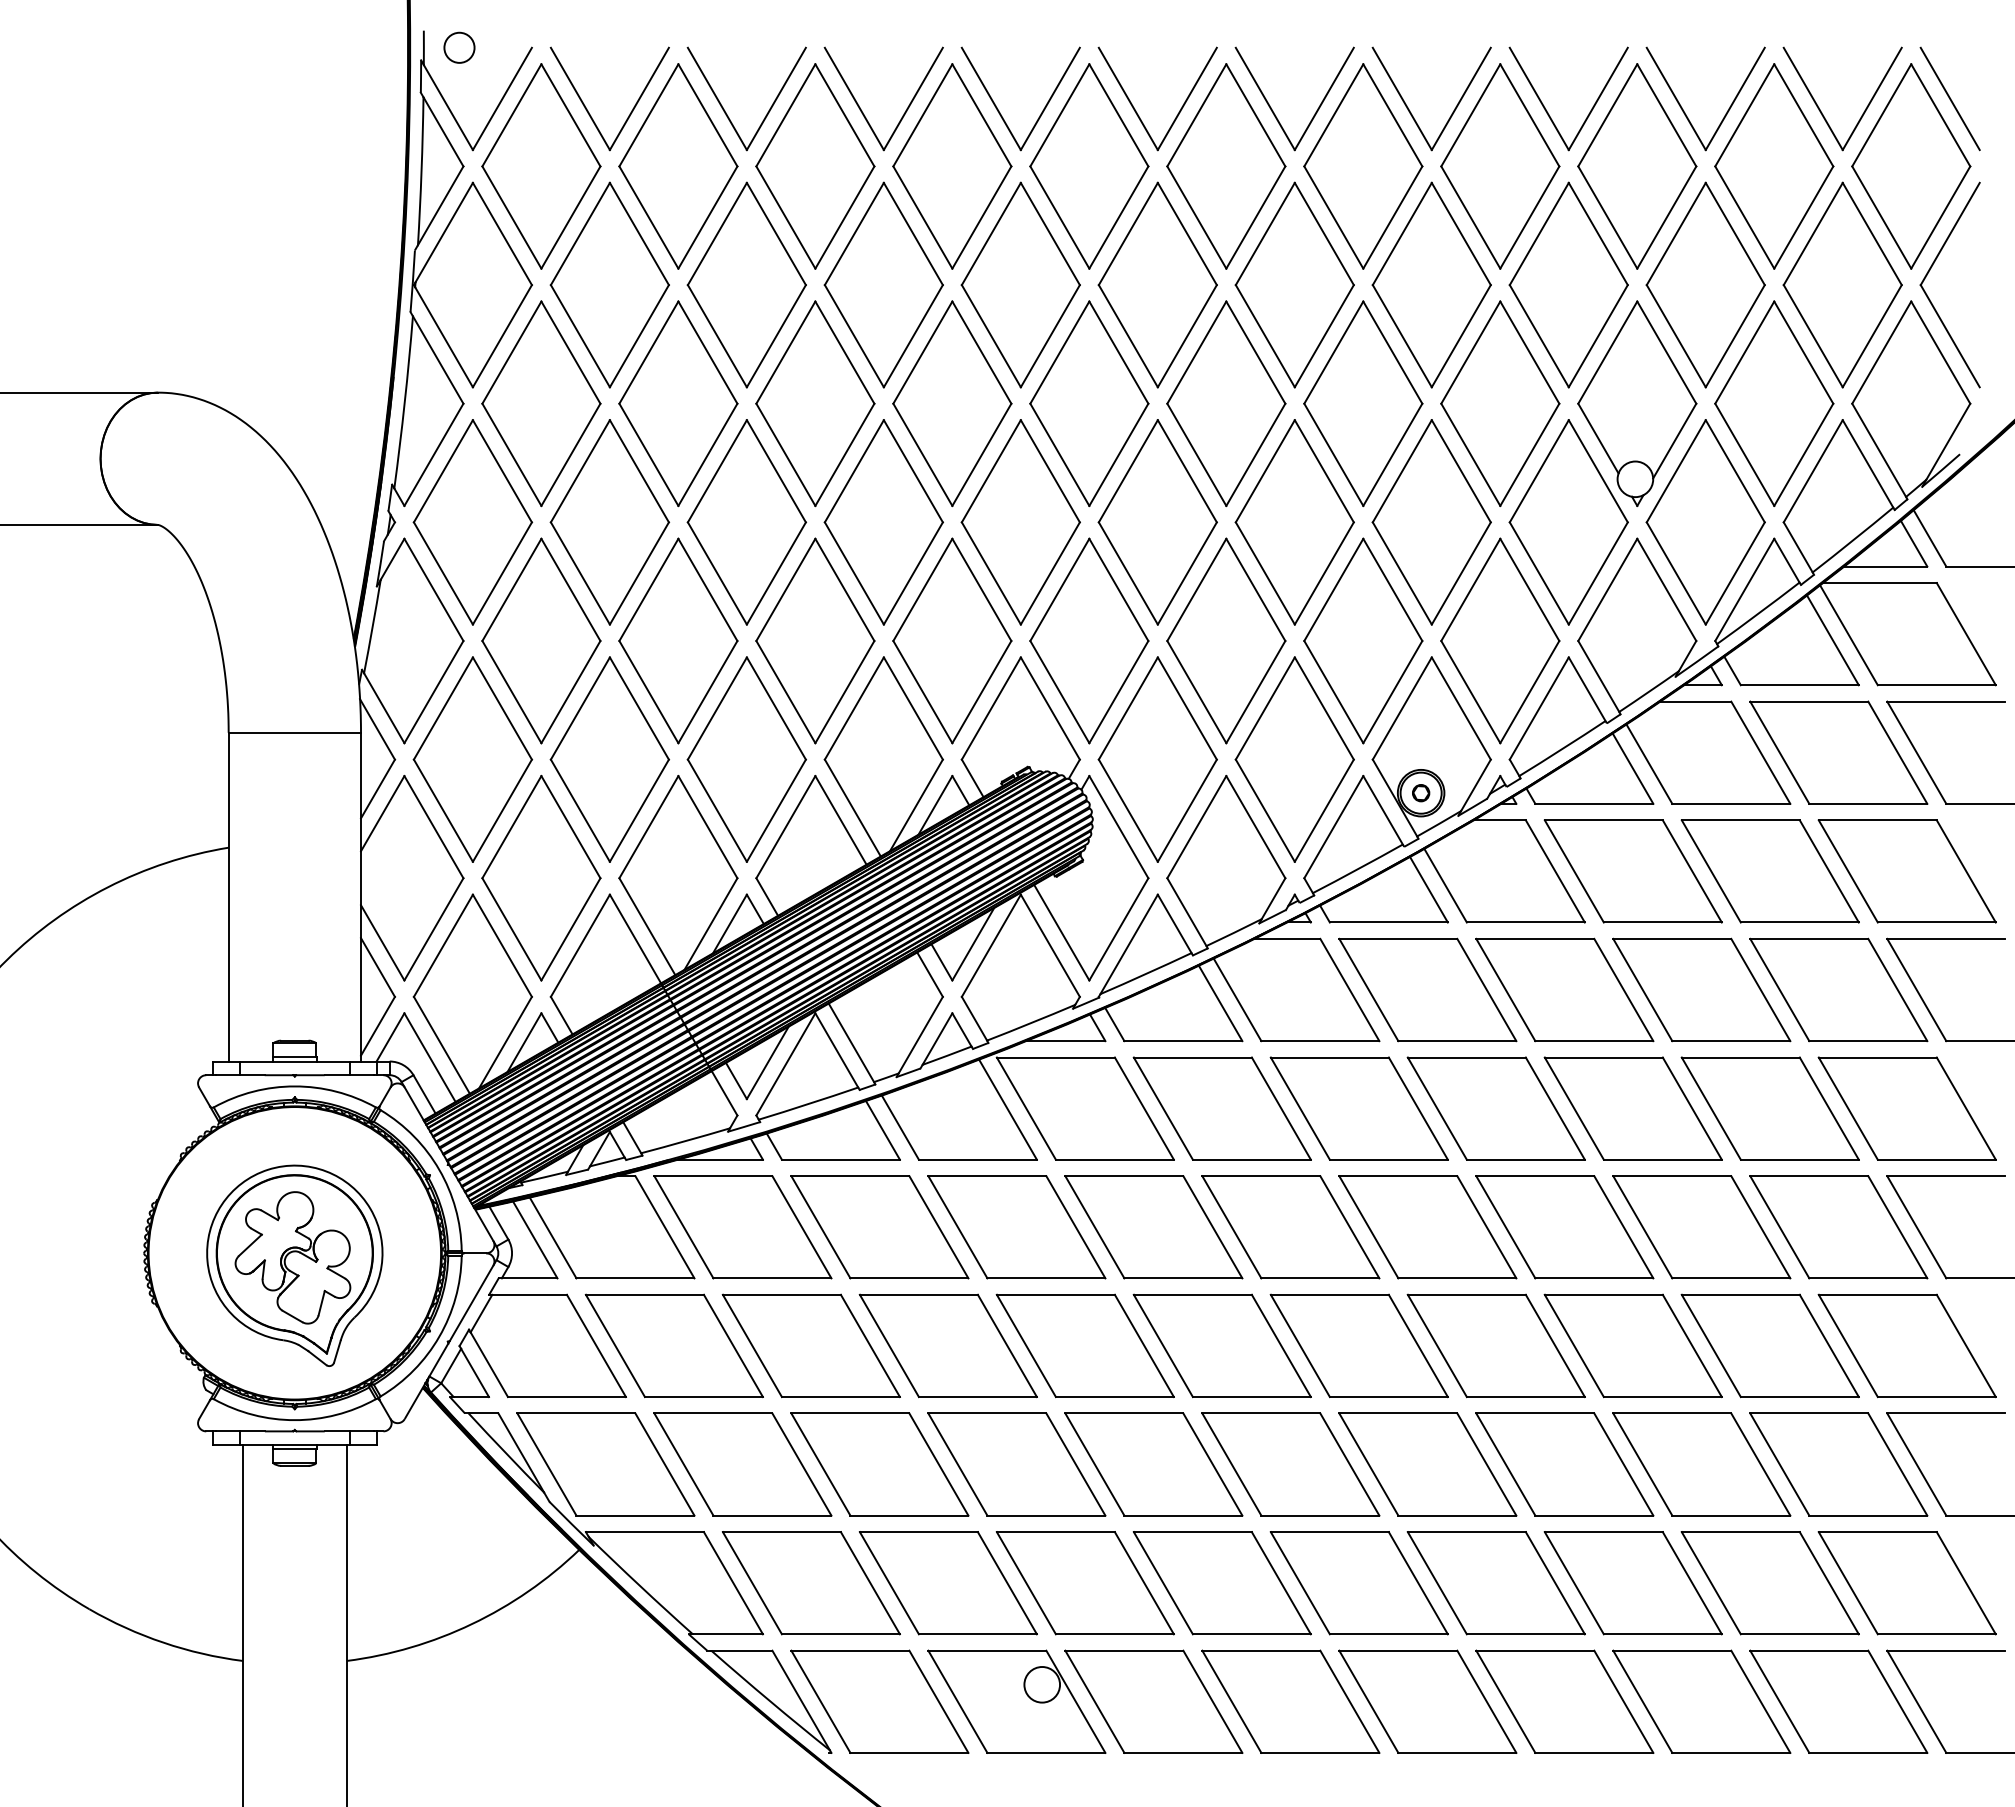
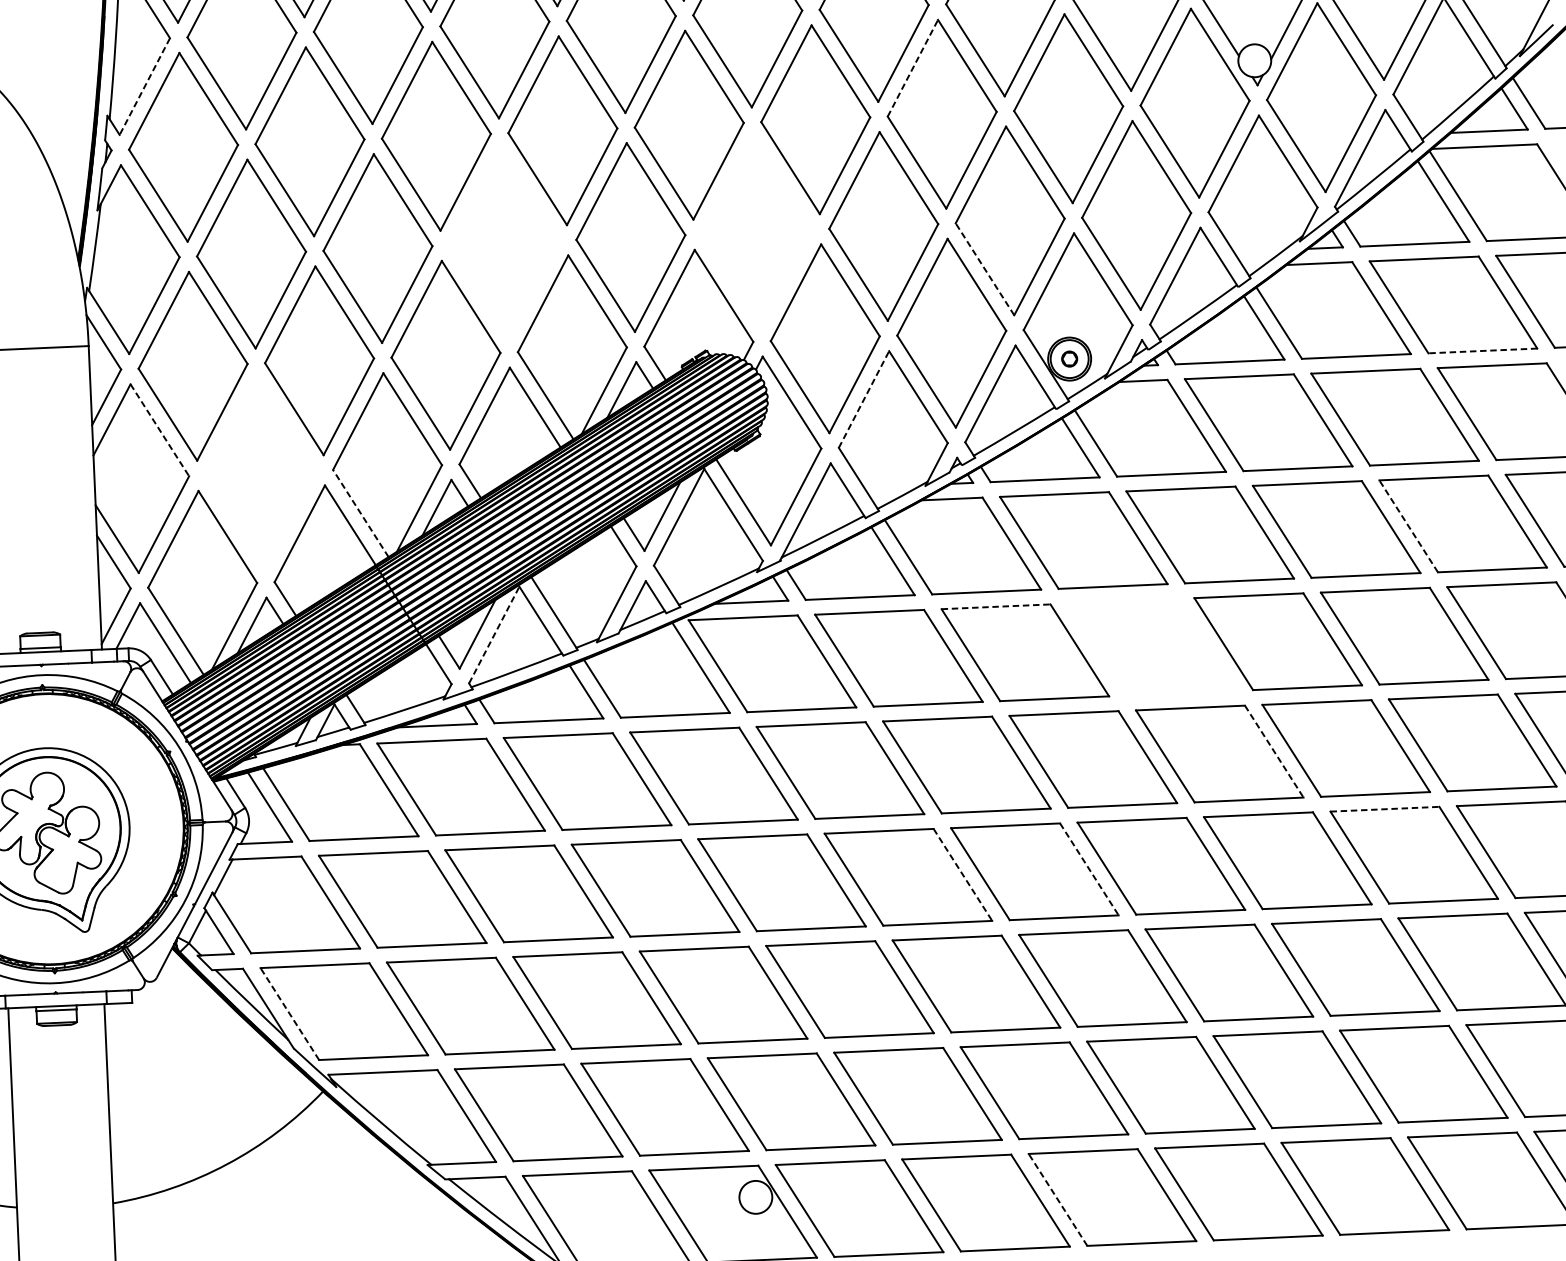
line: (433, 455) -> (144, 87), solid -> dashed
line: (1265, 470) -> (913, 67), solid -> dashed
part: (815, 640) -> (504, 242), removed
part: (1089, 640) -> (757, 231), removed
line: (1333, 692) -> (984, 269), solid -> dashed
line: (1868, 803) -> (1483, 350), solid -> dashed
line: (434, 827) -> (160, 430), solid -> dashed
line: (1196, 827) -> (863, 399), solid -> dashed
part: (541, 877) -> (261, 472), removed
line: (647, 926) -> (360, 513), solid -> dashed
line: (1779, 989) -> (1408, 525), solid -> dashed
line: (1329, 1057) -> (995, 606), solid -> dashed
line: (785, 1064) -> (493, 635), solid -> dashed
part: (1495, 1108) -> (1151, 647), removed
line: (1624, 1227) -> (1274, 751), solid -> dashed
line: (1740, 1294) -> (1384, 808), solid -> dashed
line: (1281, 1346) -> (963, 875), solid -> dashed
line: (1418, 1346) -> (1089, 869), solid -> dashed
line: (546, 1464) -> (289, 1014), solid -> dashed
line: (1368, 1701) -> (1057, 1199), solid -> dashed

